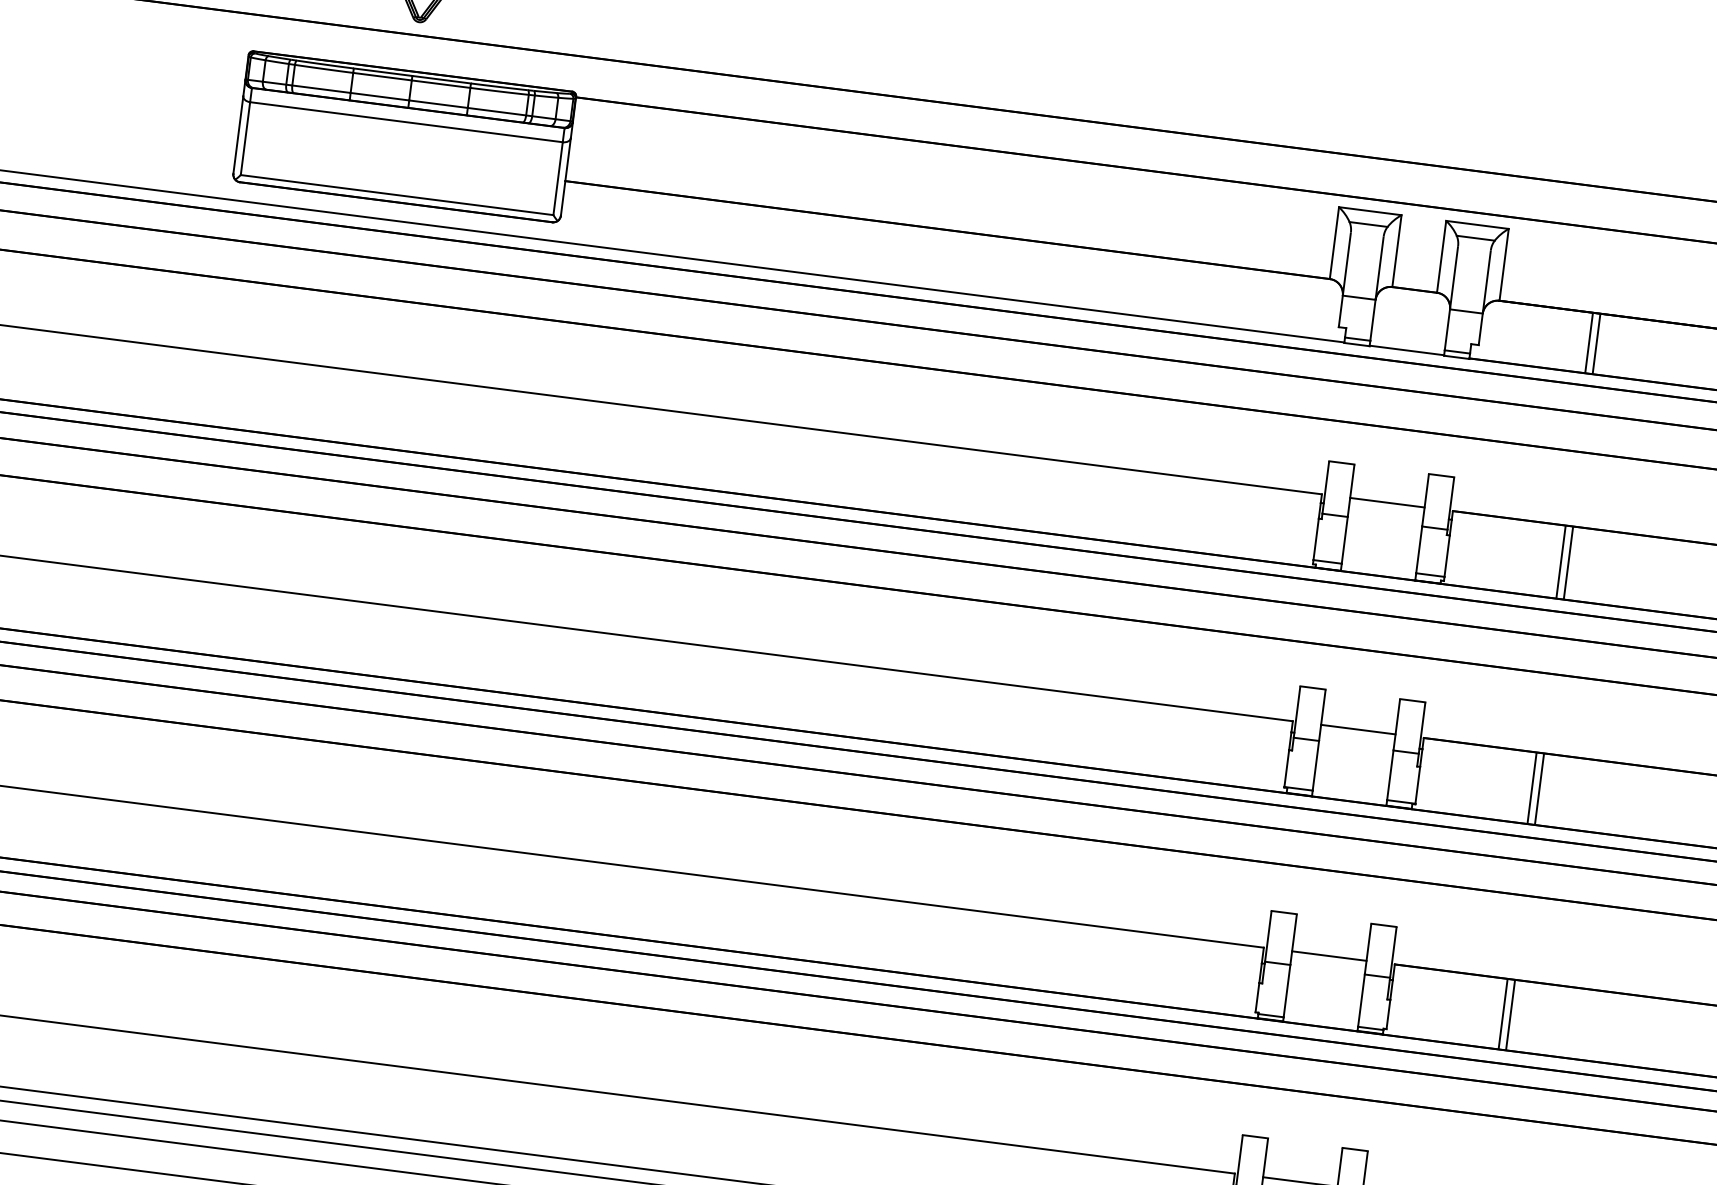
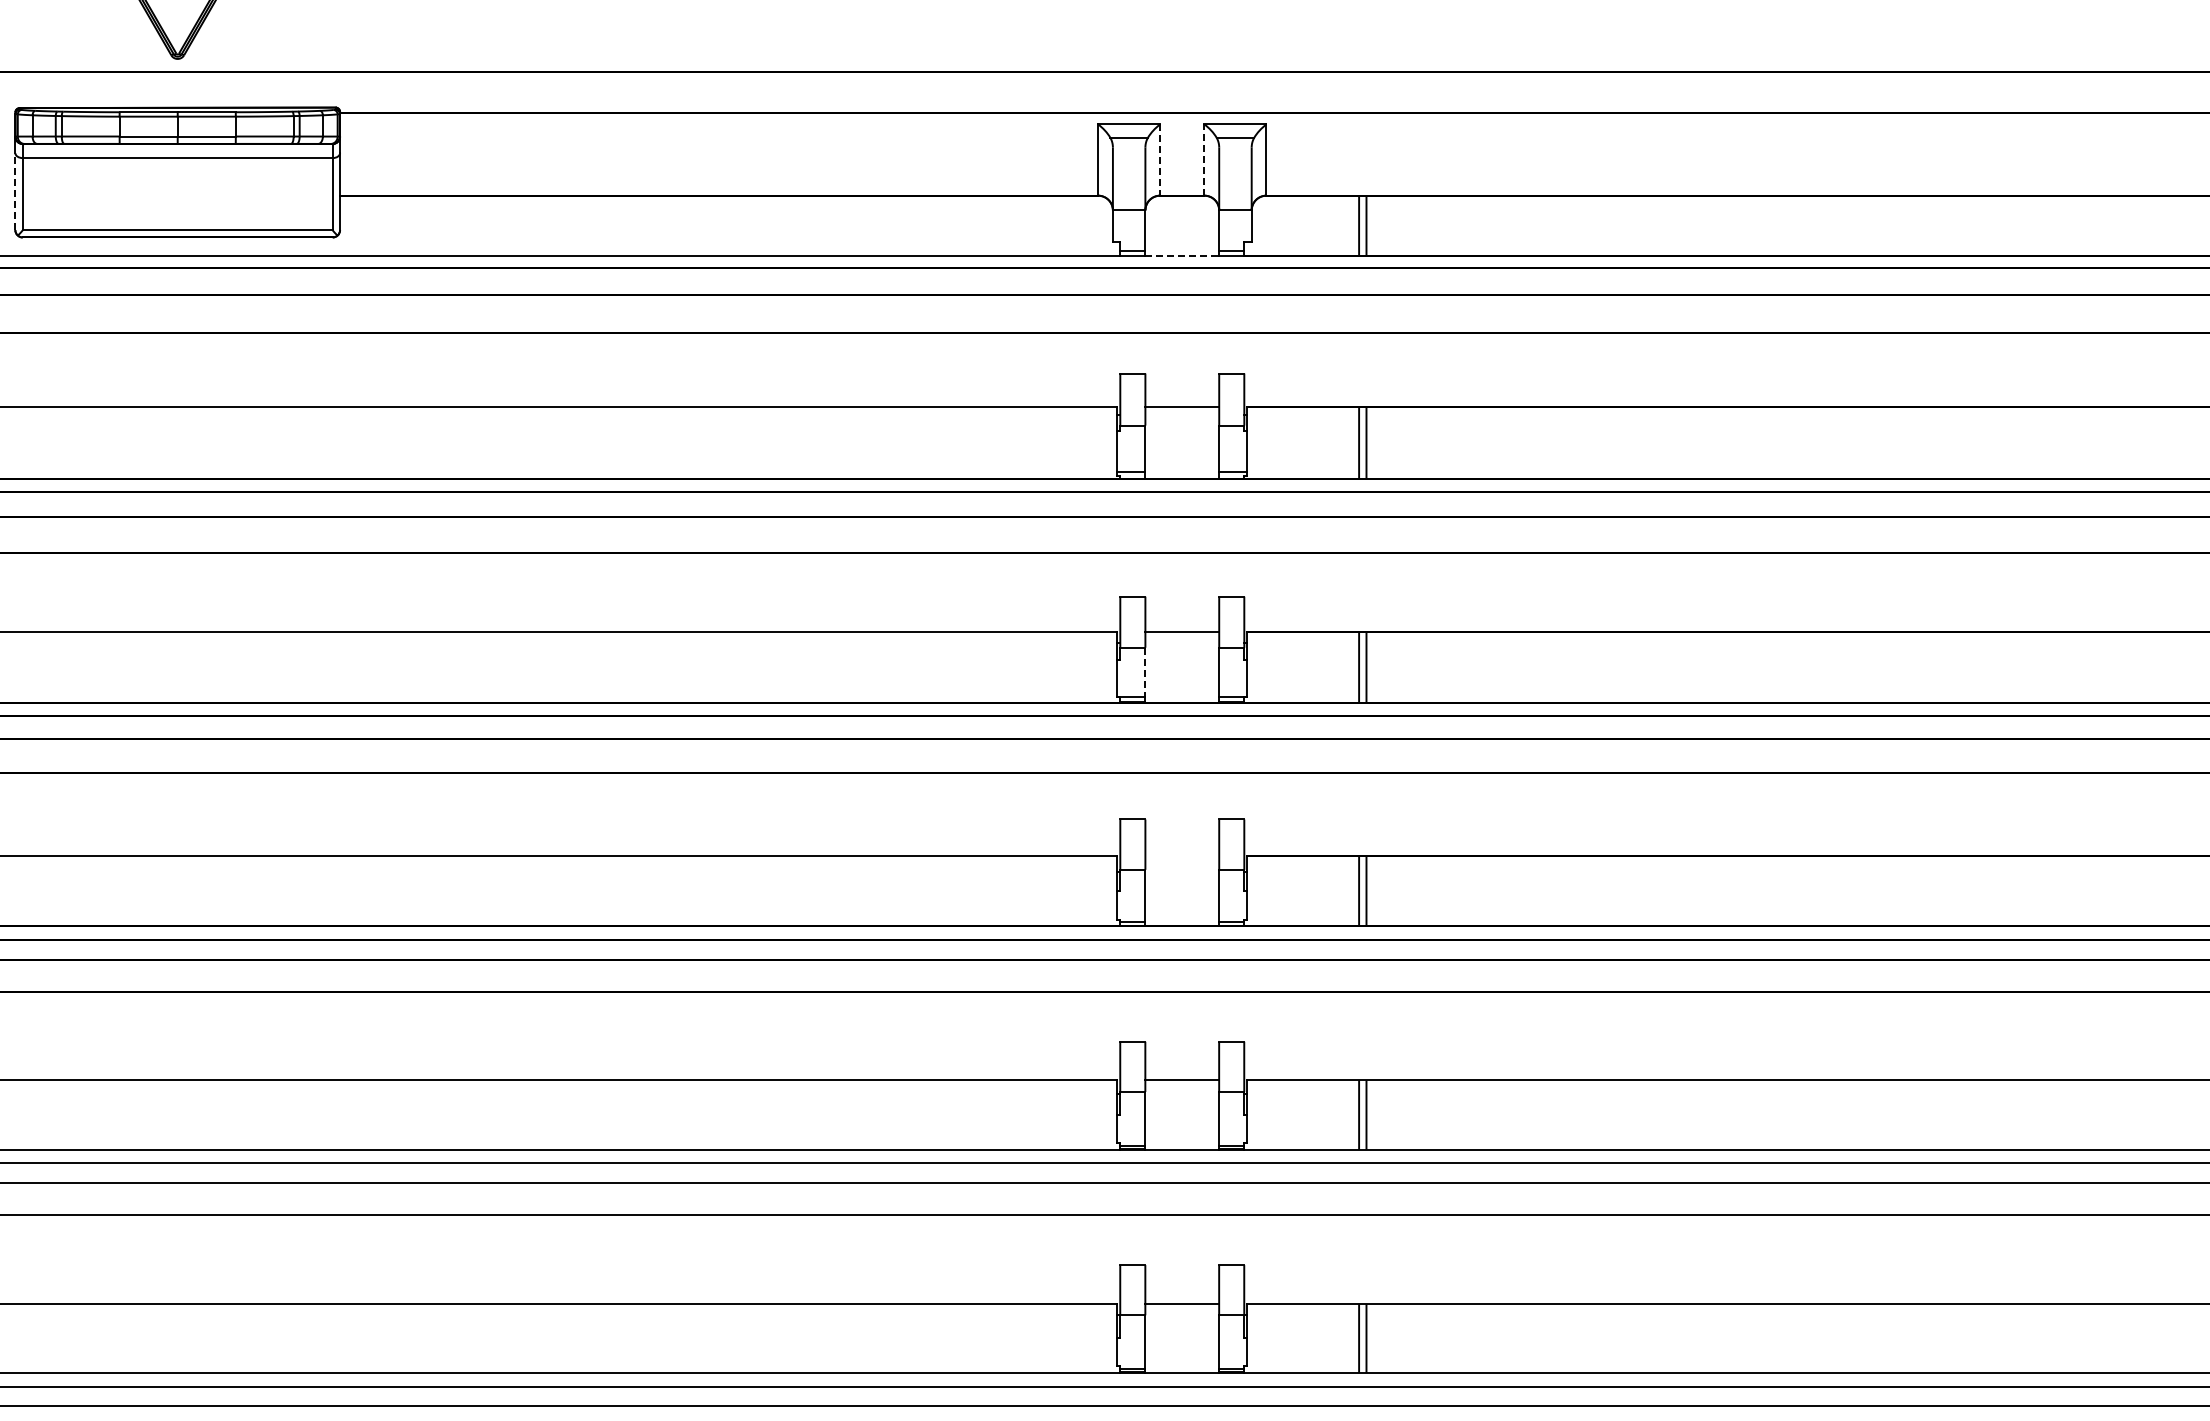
line: (238, 134) -> (15, 191), solid -> dashed
line: (1397, 251) -> (1160, 160), solid -> dashed
line: (1441, 257) -> (1204, 160), solid -> dashed
line: (1407, 350) -> (1182, 255), solid -> dashed
line: (1315, 765) -> (1145, 672), solid -> dashed
line: (1329, 956) -> (1182, 856), removed

